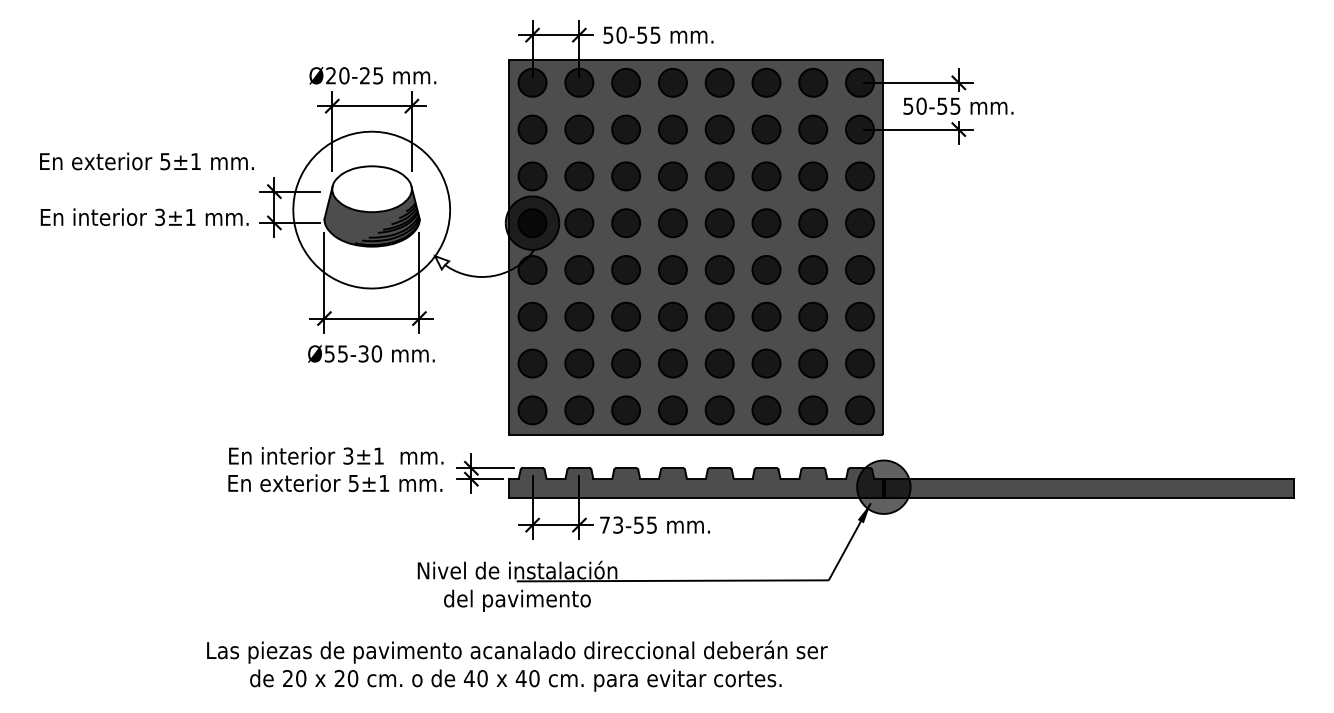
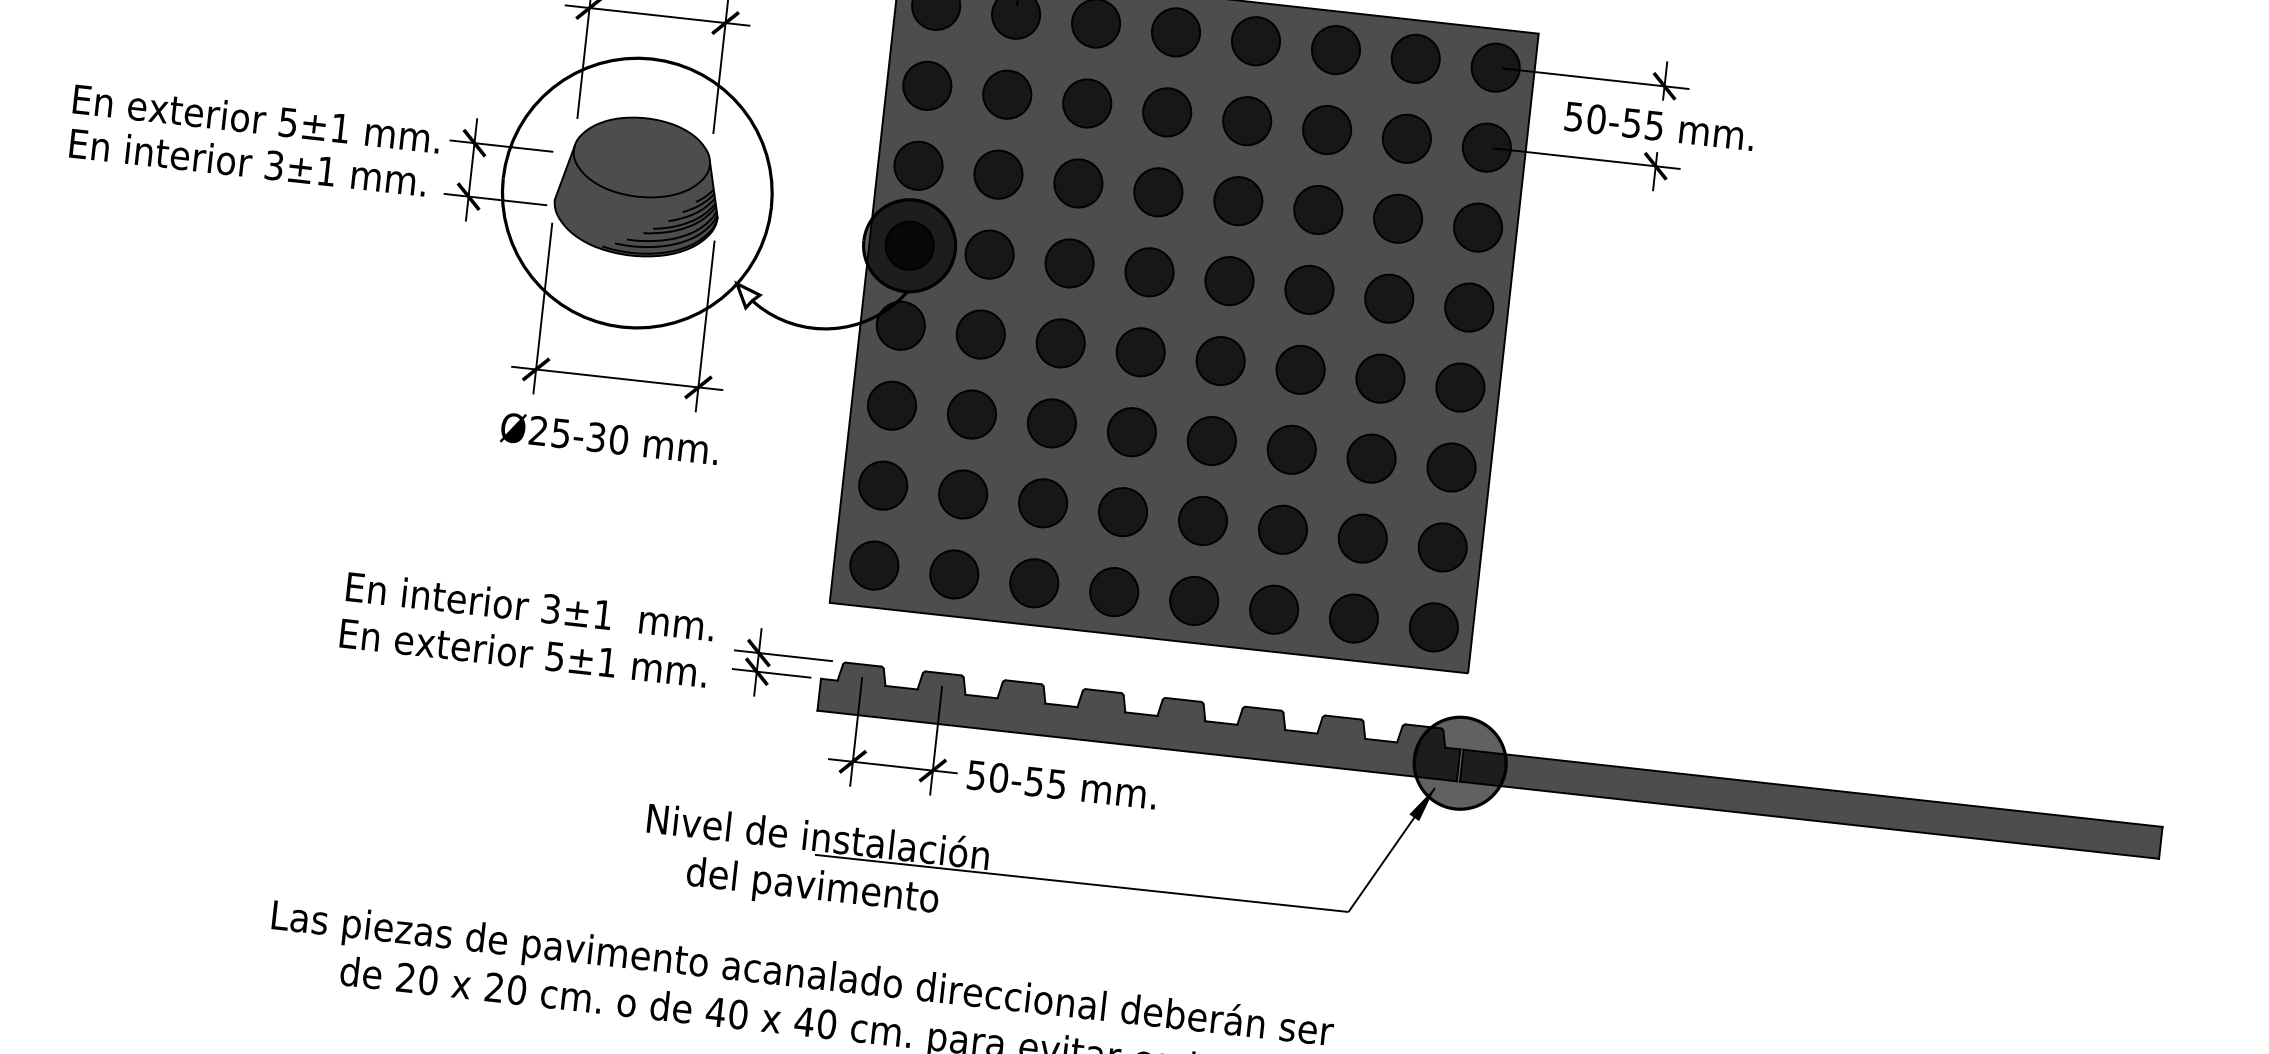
text: (146, 161) -> (255, 118), moved
fill: (371, 189) -> (640, 157), added
text: (329, 353) -> (538, 430), Ø55-30 -> Ø25-30
text: (611, 524) -> (987, 775), 73-55 -> 50-55

